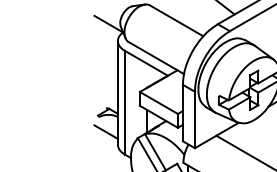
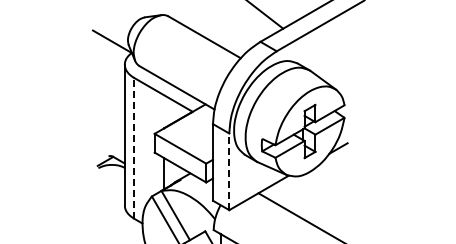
line: (125, 102) -> (134, 147), solid -> dashed
line: (195, 119) -> (229, 171), solid -> dashed
line: (105, 132) -> (108, 188), removed

